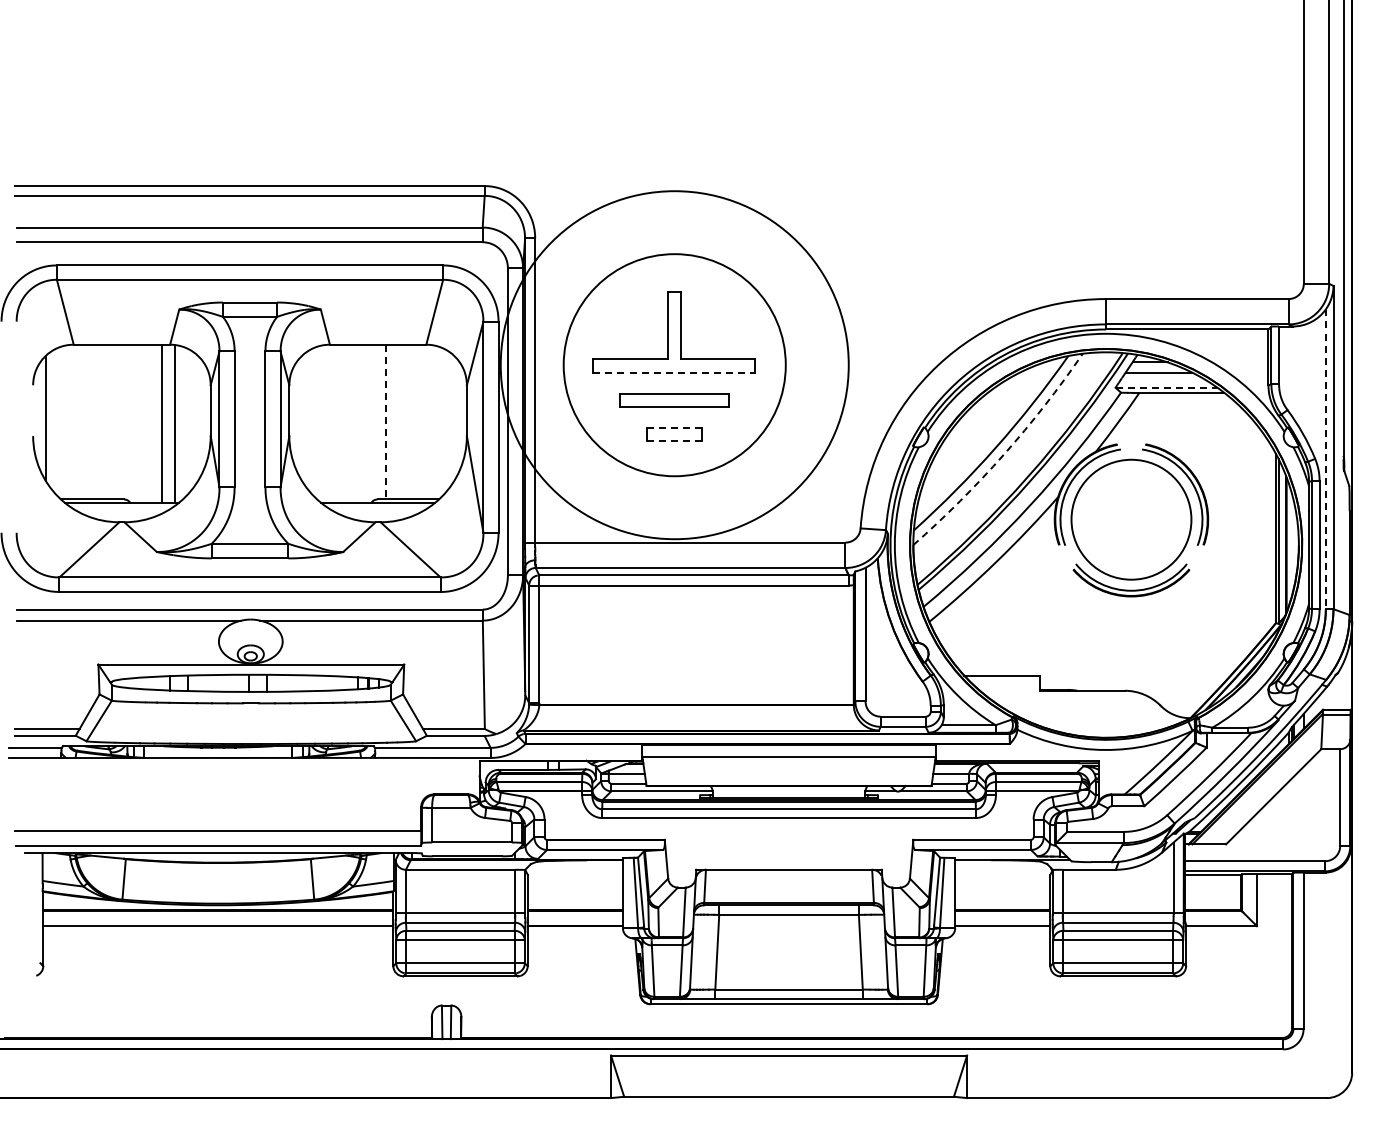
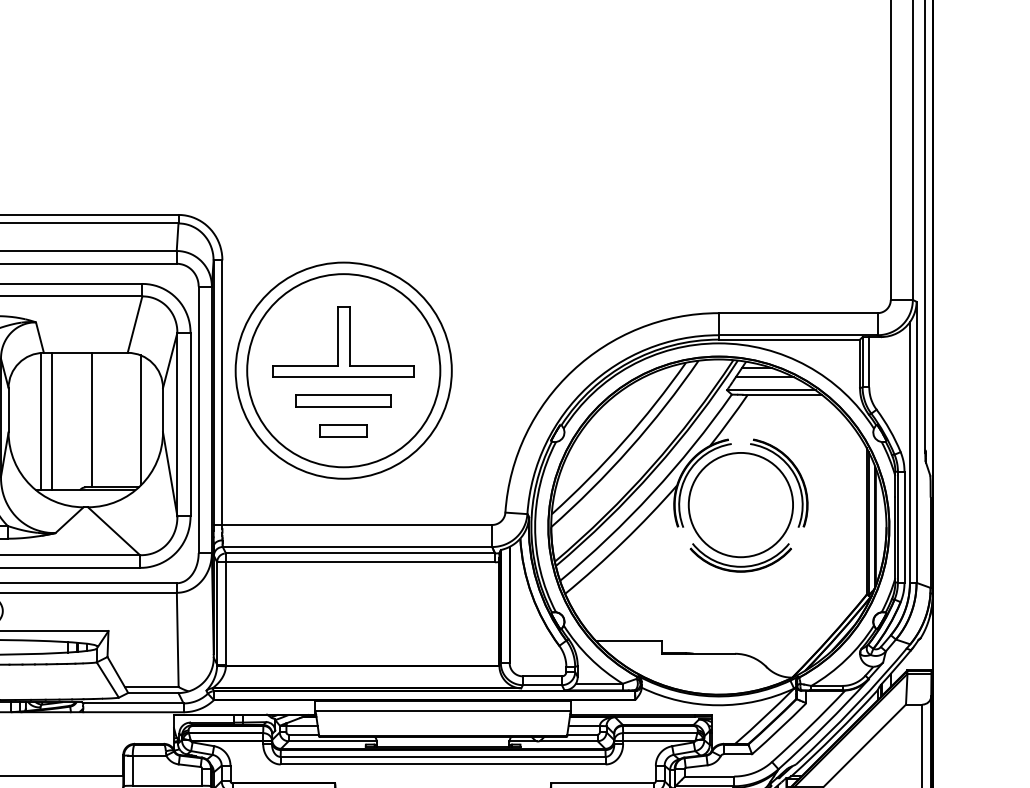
circle: (674, 364) -> (343, 370), size x0.71
line: (674, 372) -> (343, 377), dashed -> solid
line: (1166, 387) -> (771, 390), dashed -> solid
line: (385, 422) -> (92, 420), dashed -> solid
line: (441, 422) -> (140, 420), added
line: (326, 423) -> (40, 421), added
line: (339, 423) -> (52, 421), added
line: (673, 427) -> (342, 424), dashed -> solid
line: (674, 441) -> (343, 437), dashed -> solid
arc: (1003, 454) -> (629, 448), dashed -> solid
line: (1325, 459) -> (909, 452), dashed -> solid

